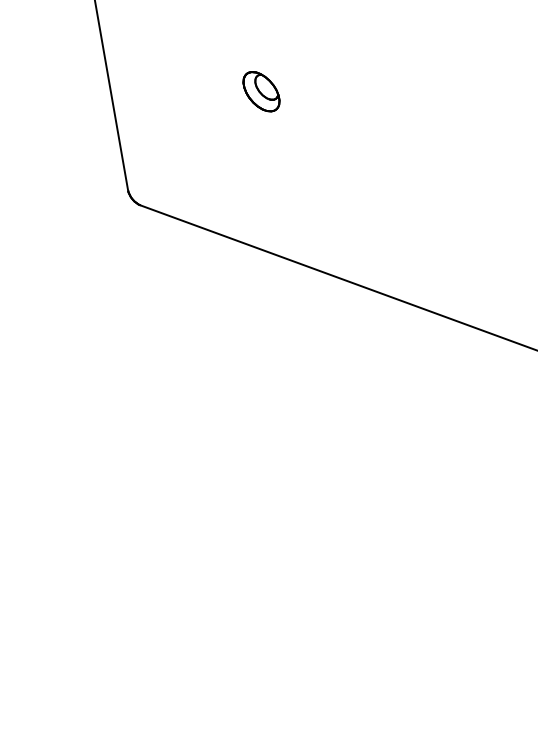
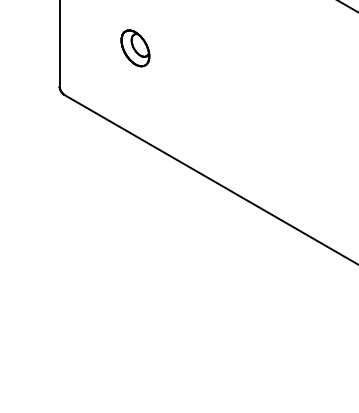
part: (261, 91) -> (135, 48), size x1.67

